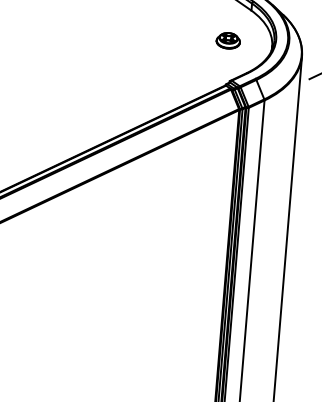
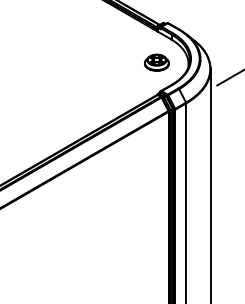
part: (228, 40) -> (156, 62), size x1.43

